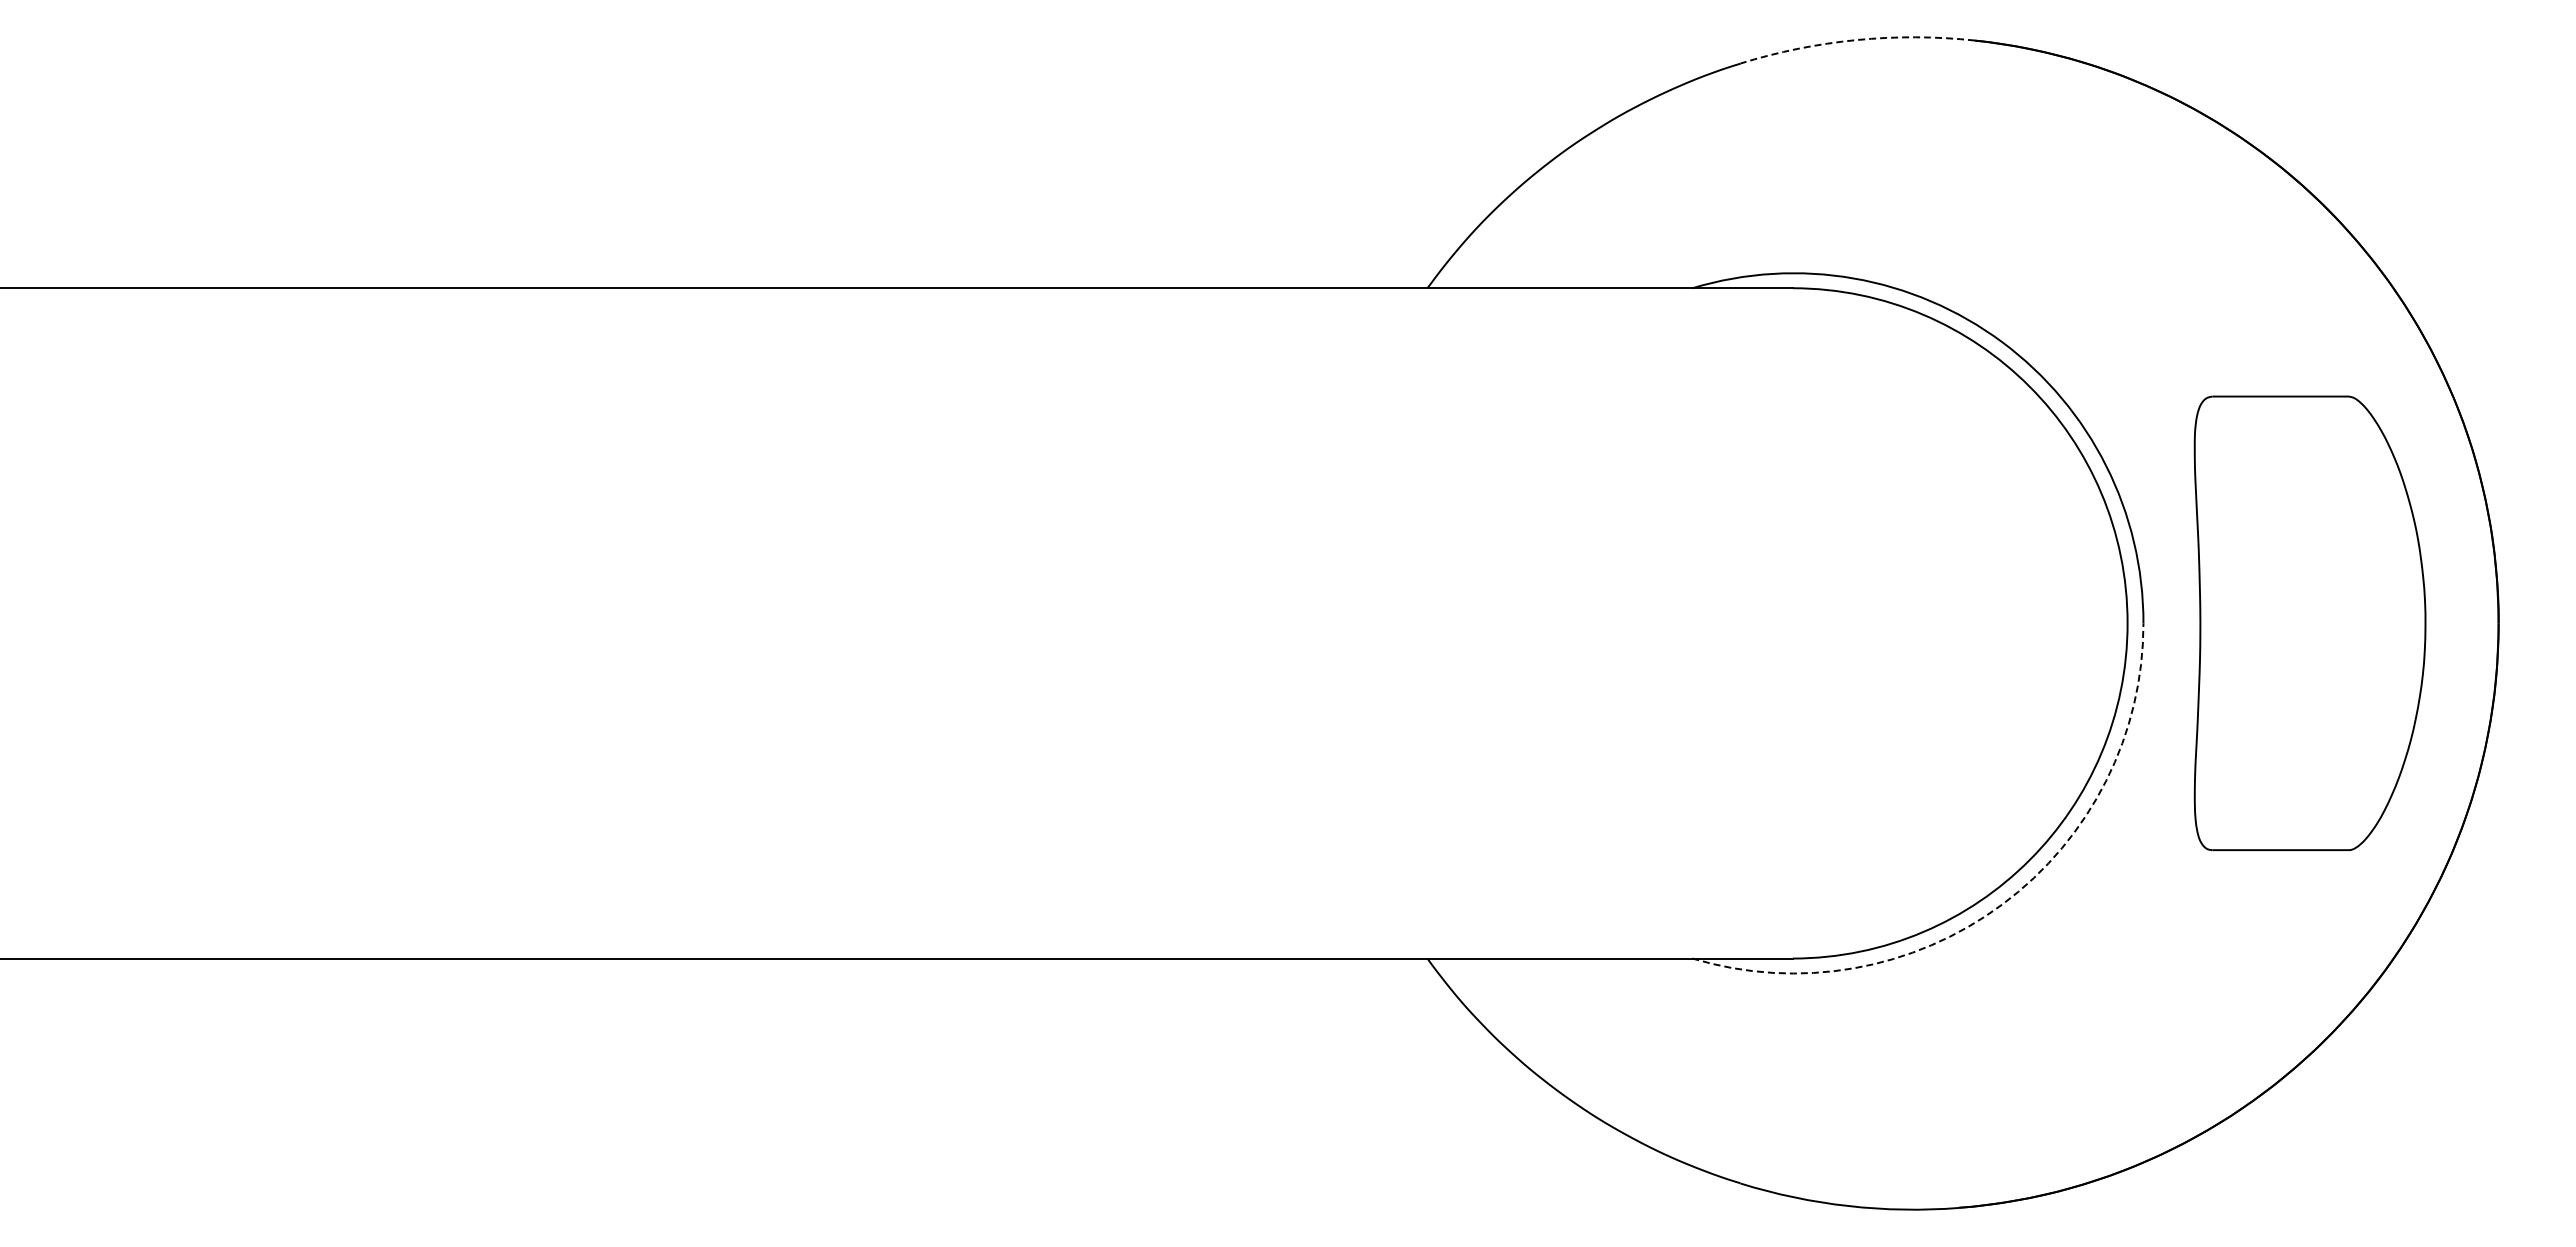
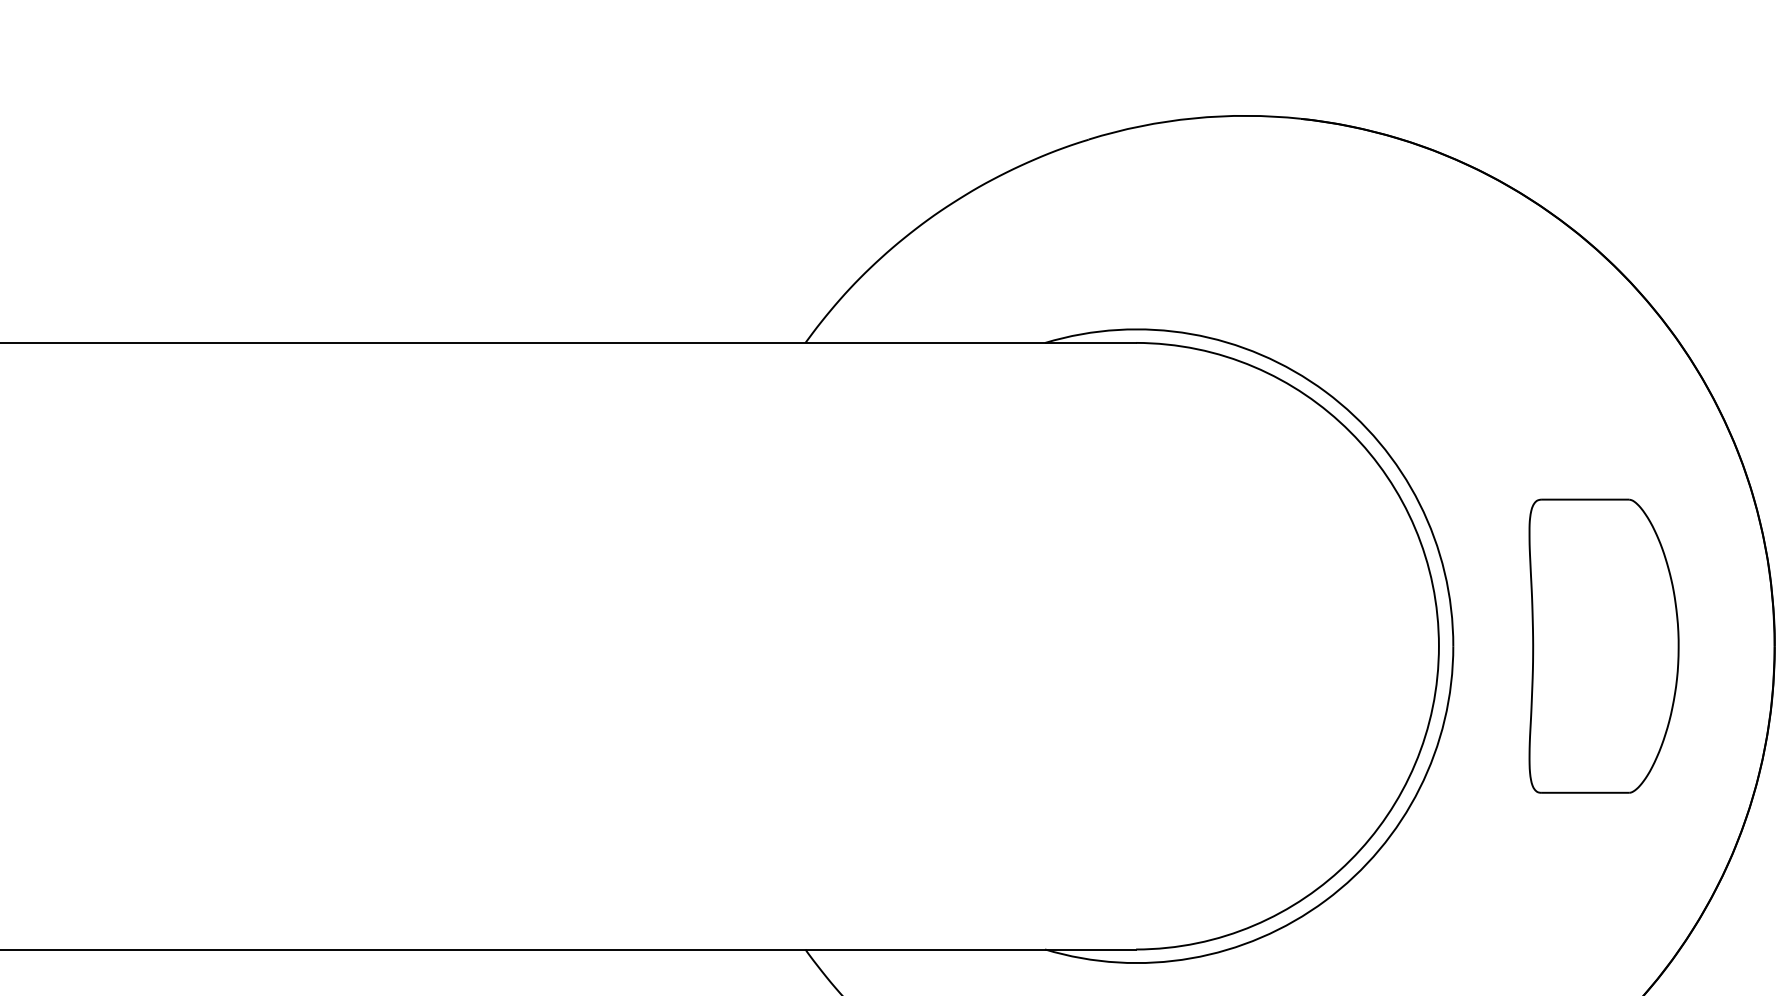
arc: (1856, 40) -> (1193, 118), dashed -> solid
part: (2309, 623) -> (1603, 646), size x0.71
arc: (2002, 904) -> (1325, 900), dashed -> solid

